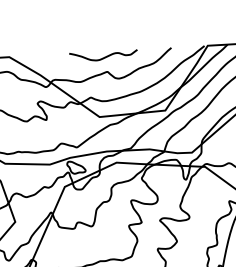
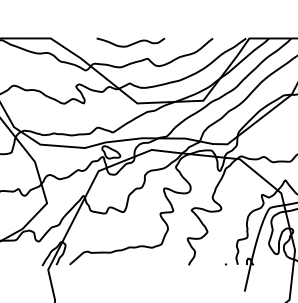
curve: (104, 56) -> (131, 43), moved

